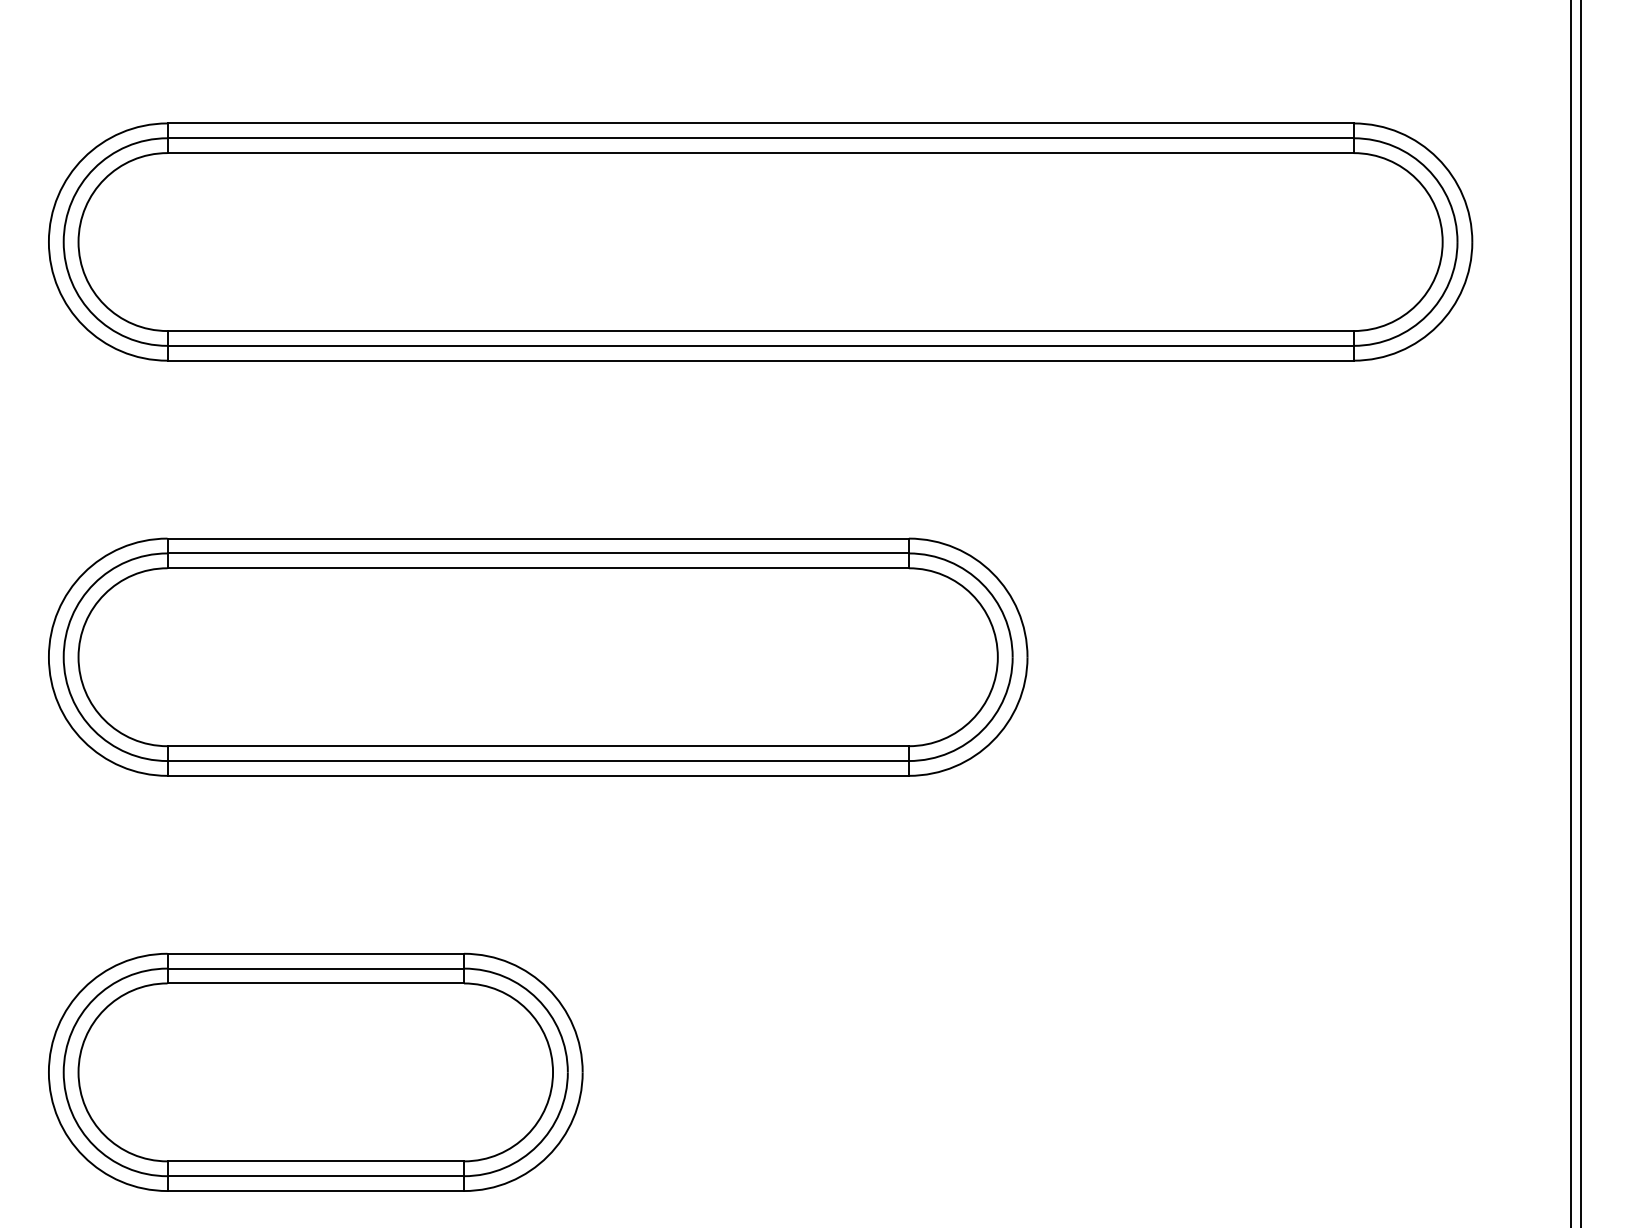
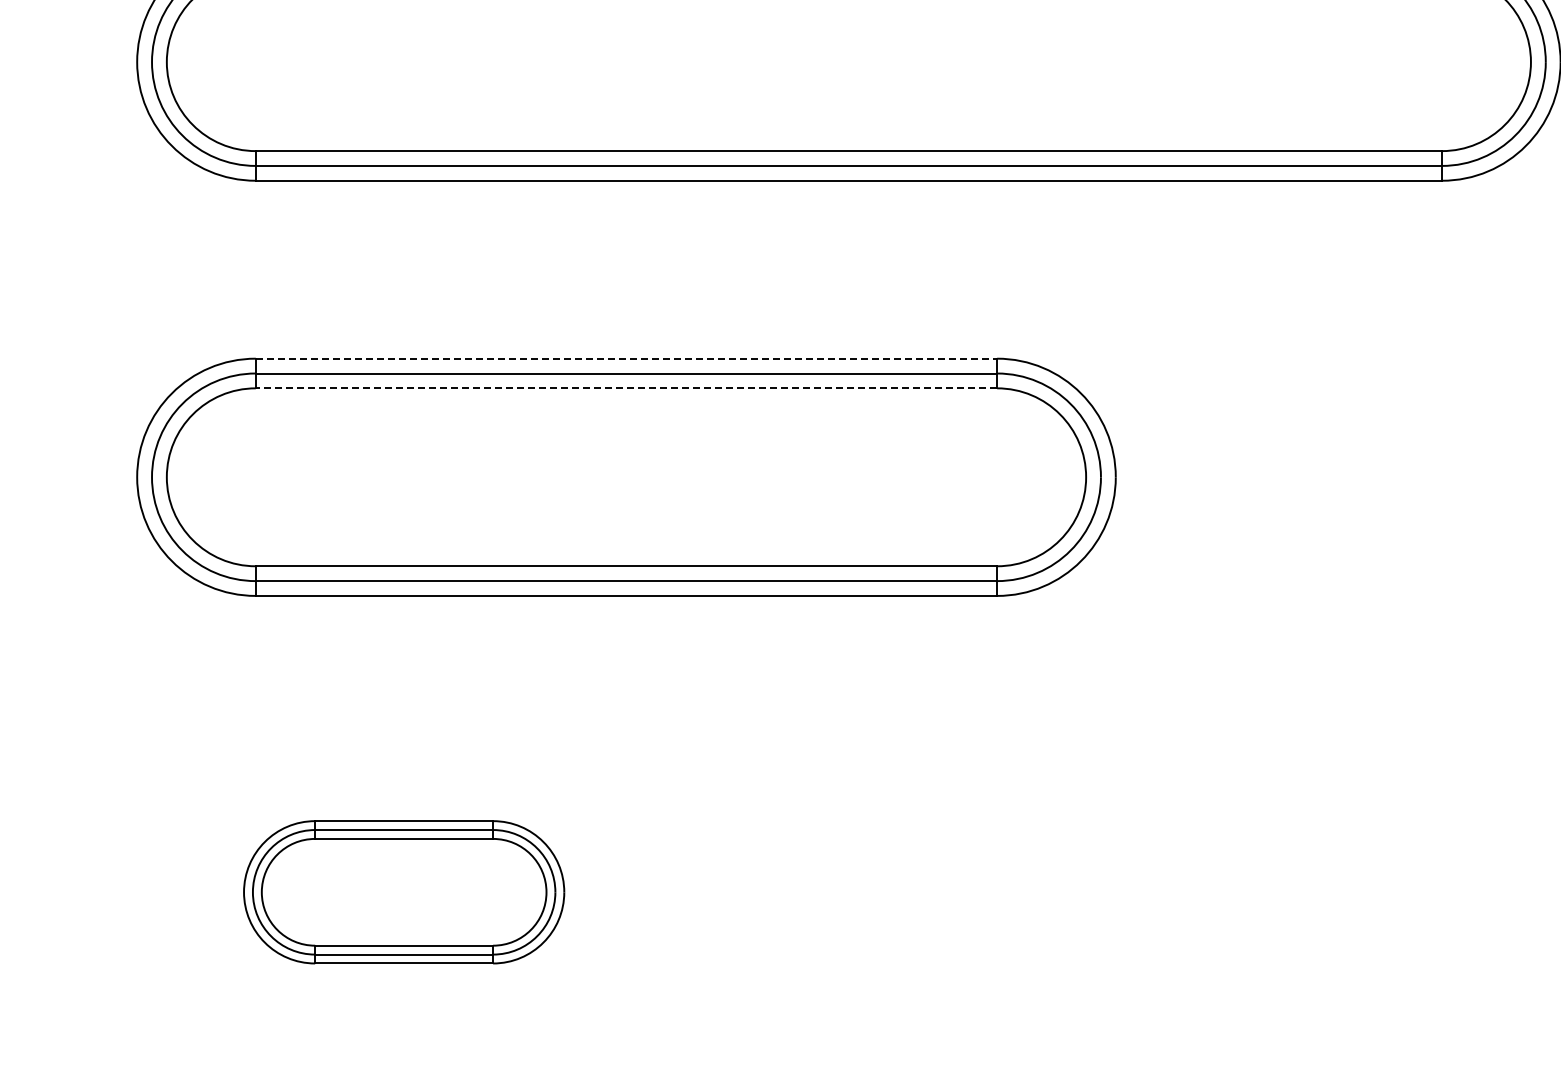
line: (538, 538) -> (626, 358), solid -> dashed
line: (538, 568) -> (626, 388), solid -> dashed
part: (315, 1071) -> (403, 891), size x0.6

